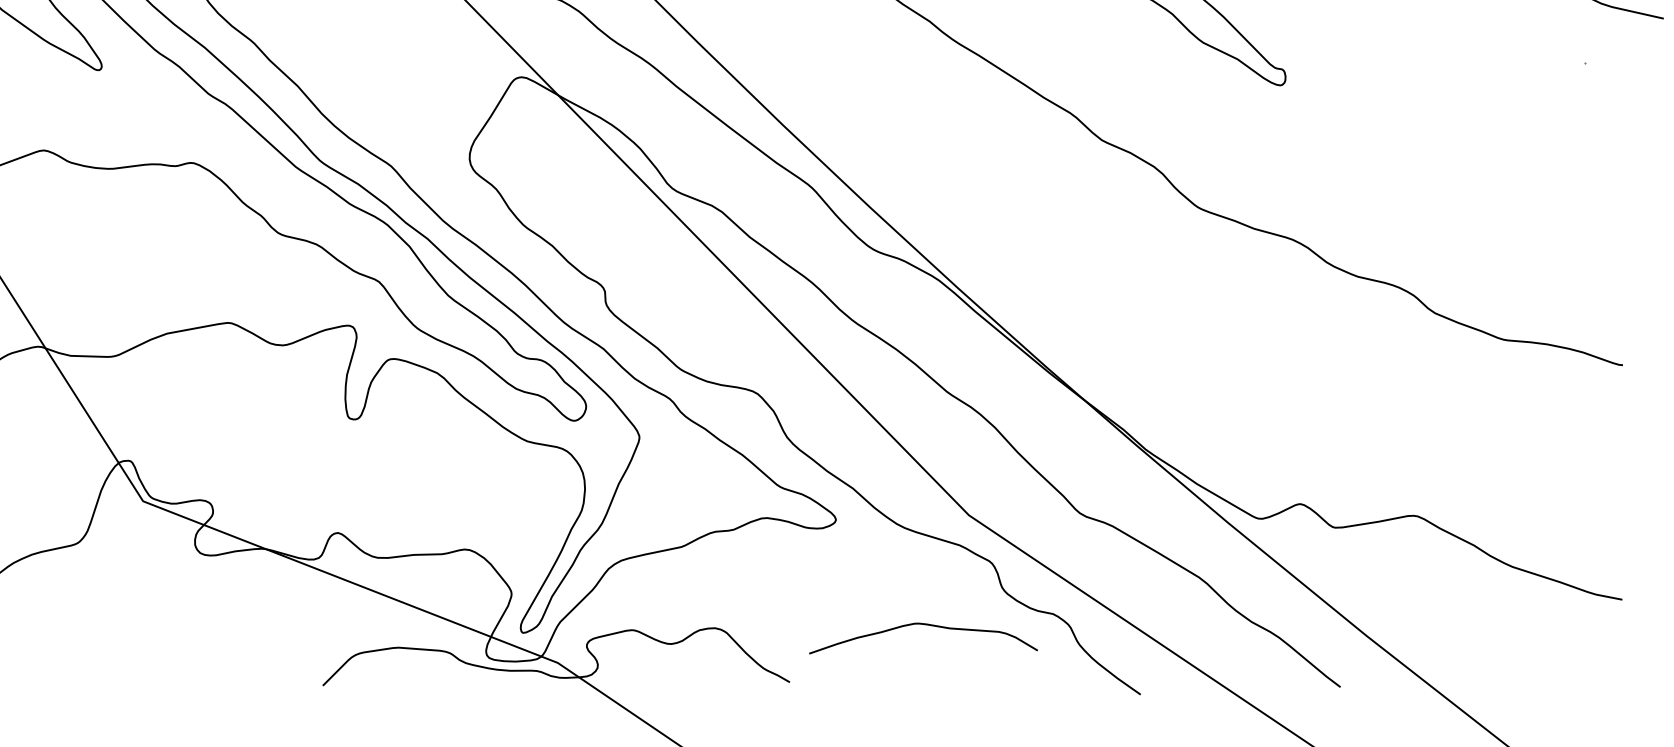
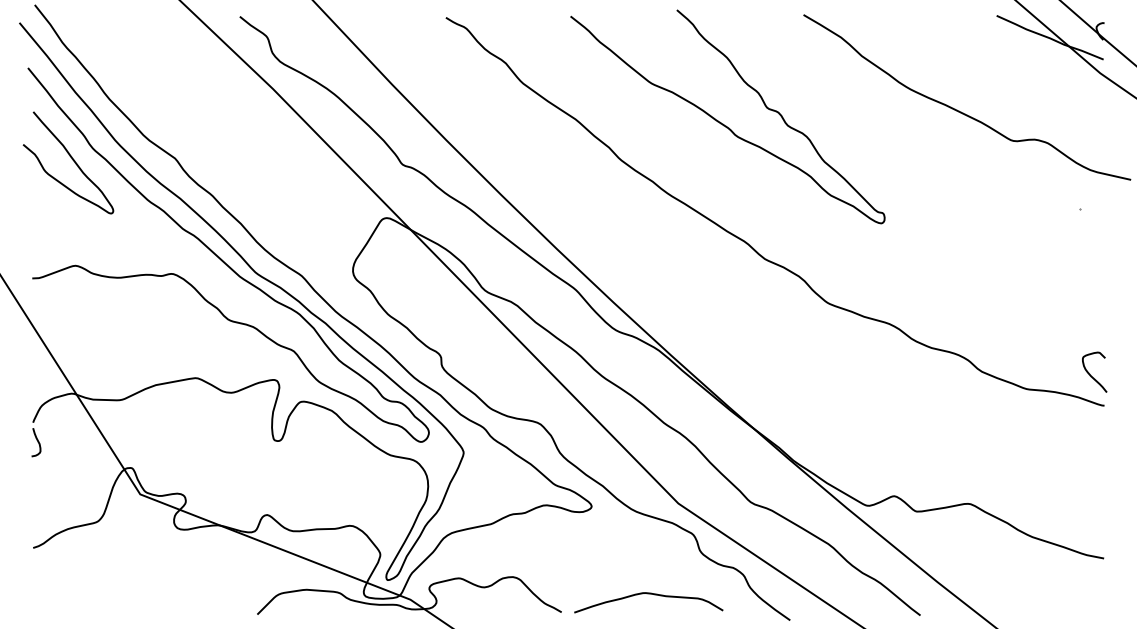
curve: (1601, 317) -> (1090, 374), added
curve: (923, 625) -> (648, 594), moved

